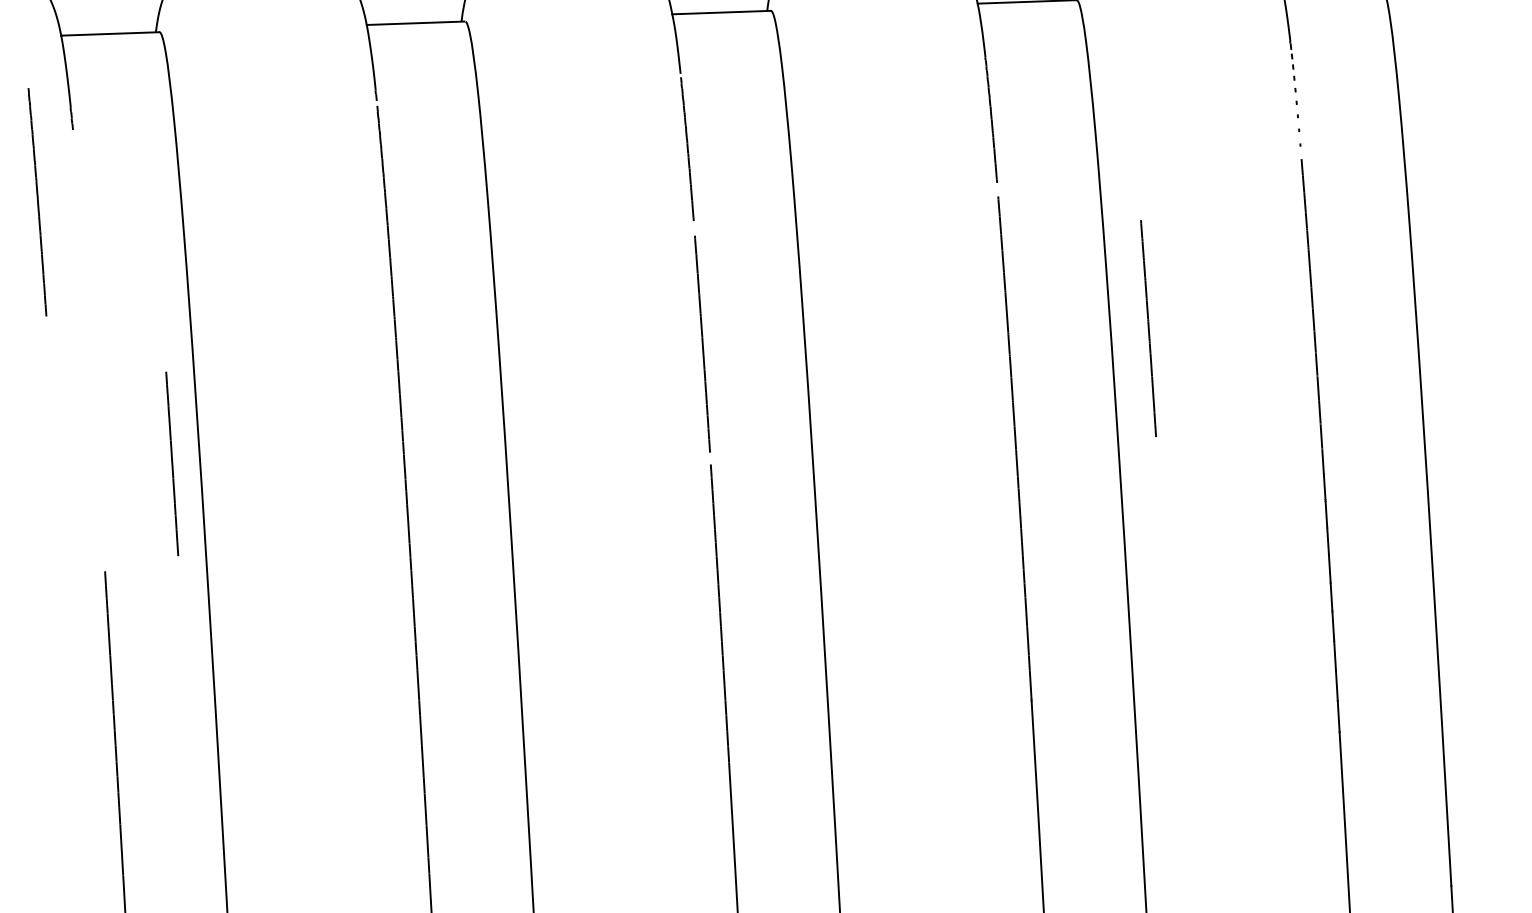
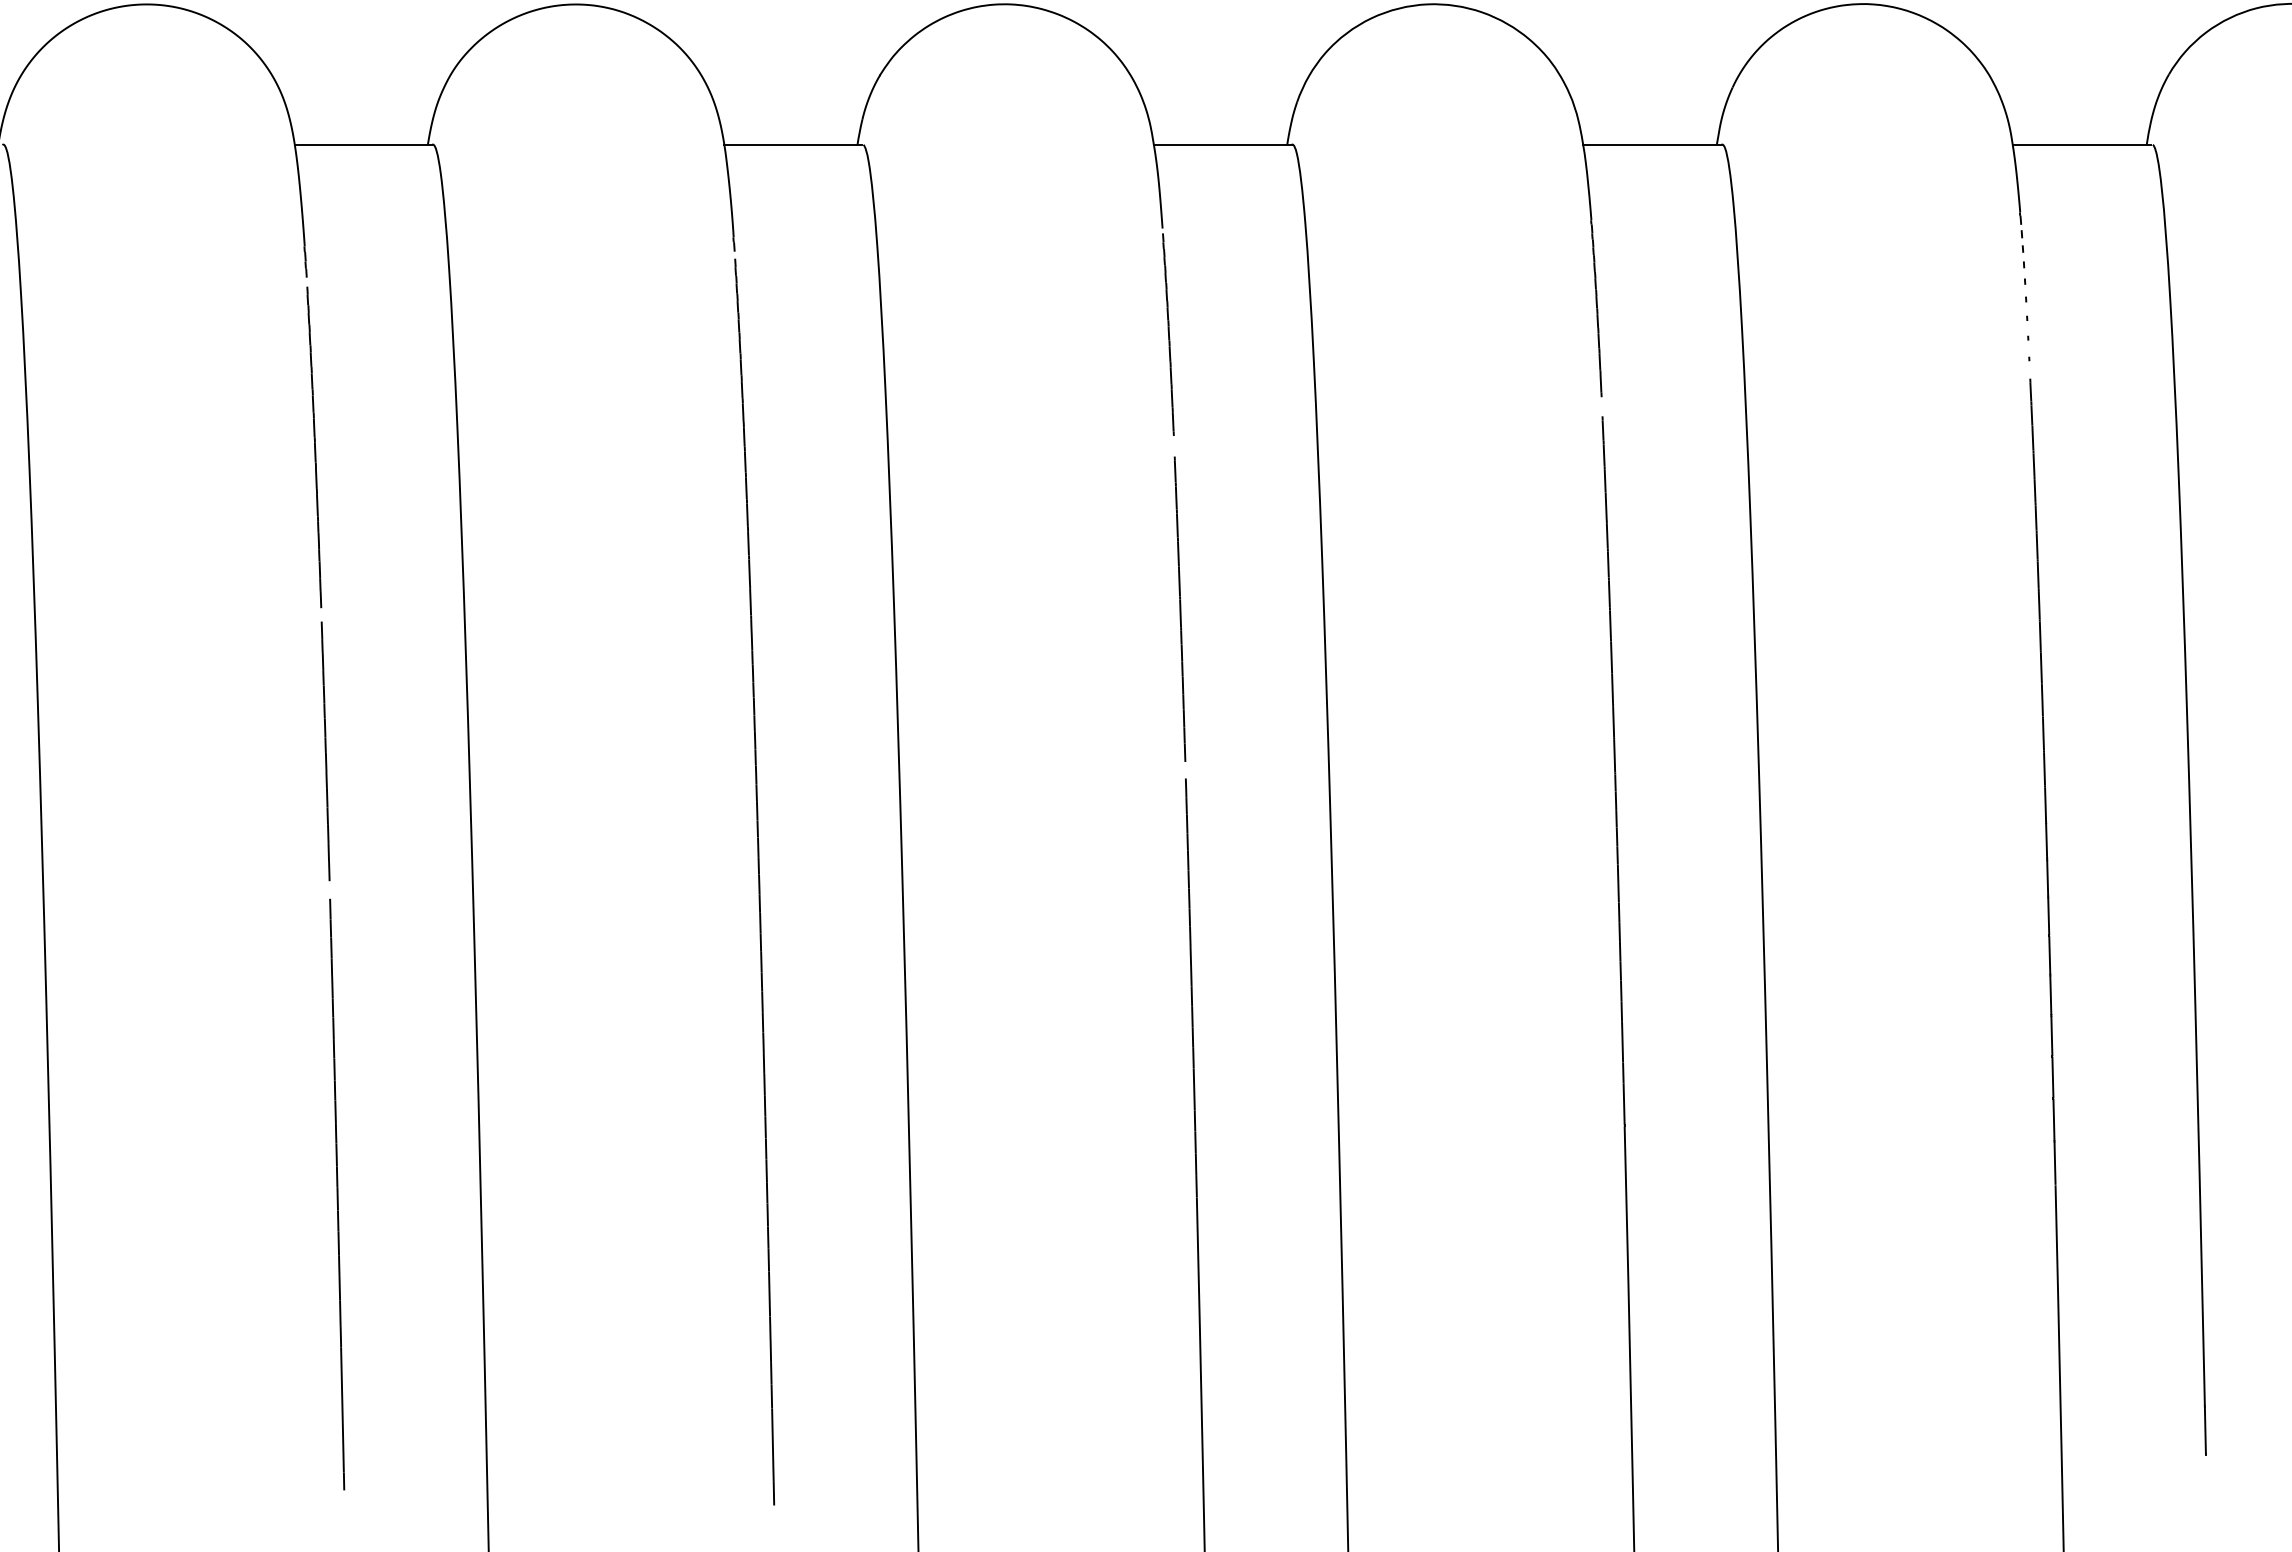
part: (37, 202) -> (314, 447), moved
line: (1148, 328) -> (1806, 608), removed
line: (172, 464) -> (325, 751), moved

